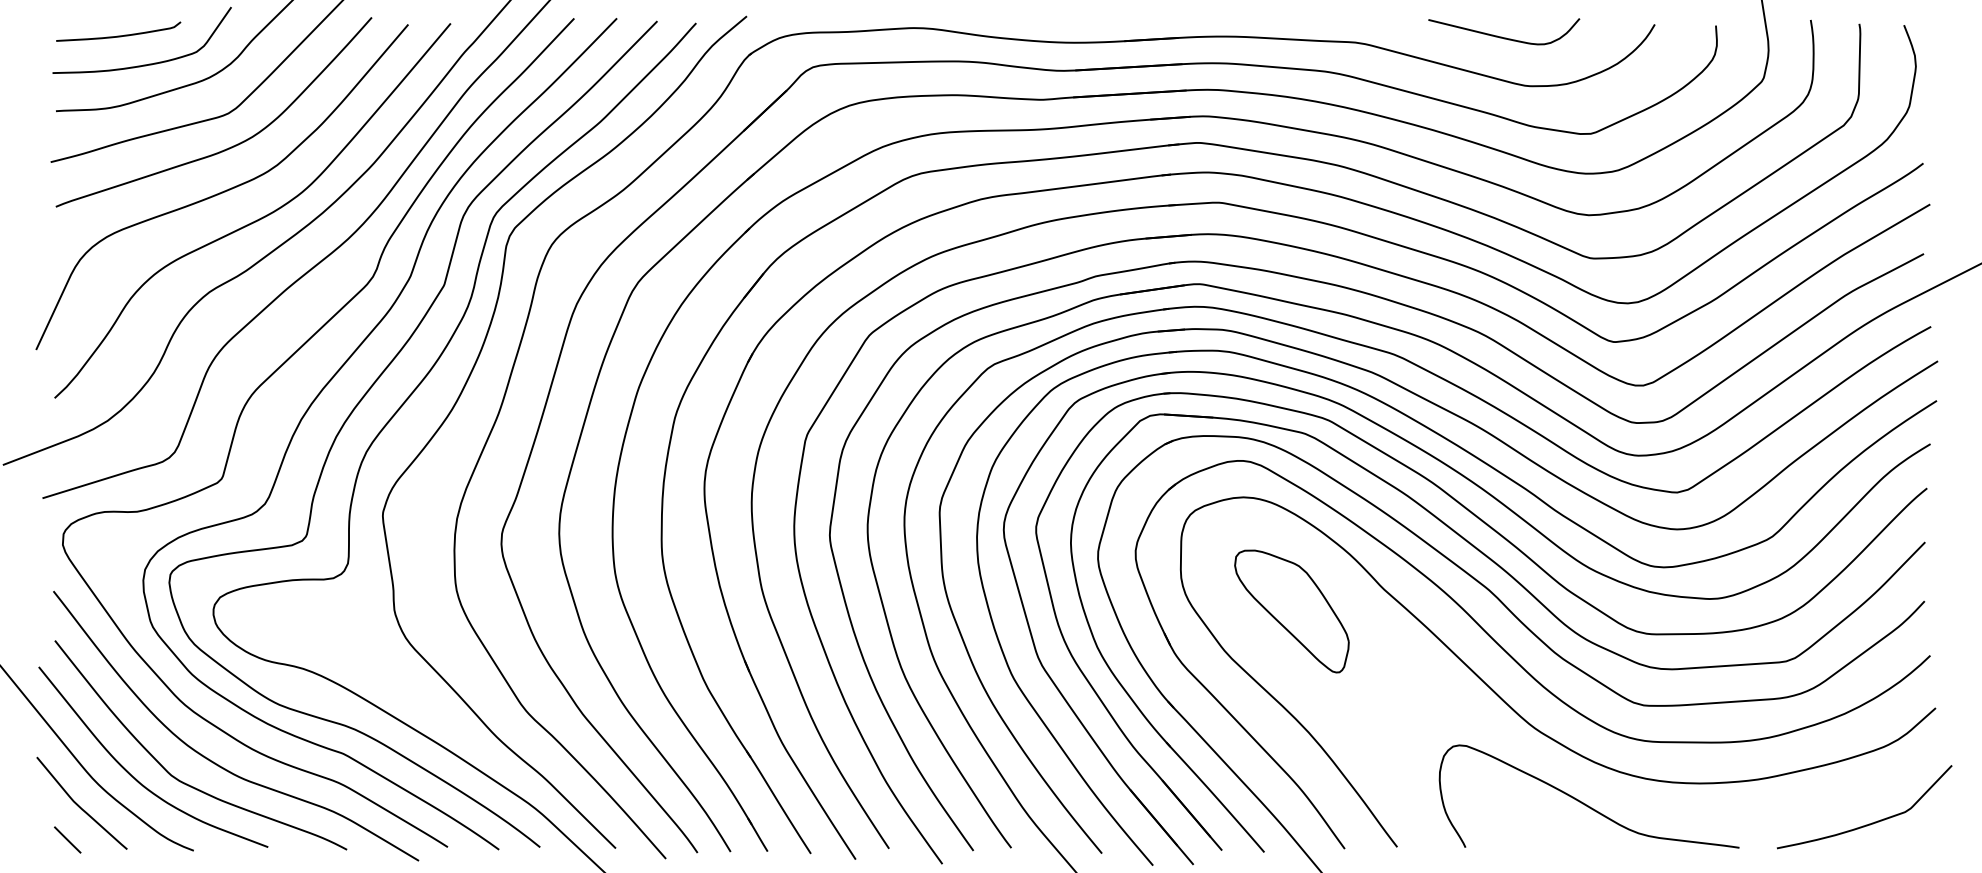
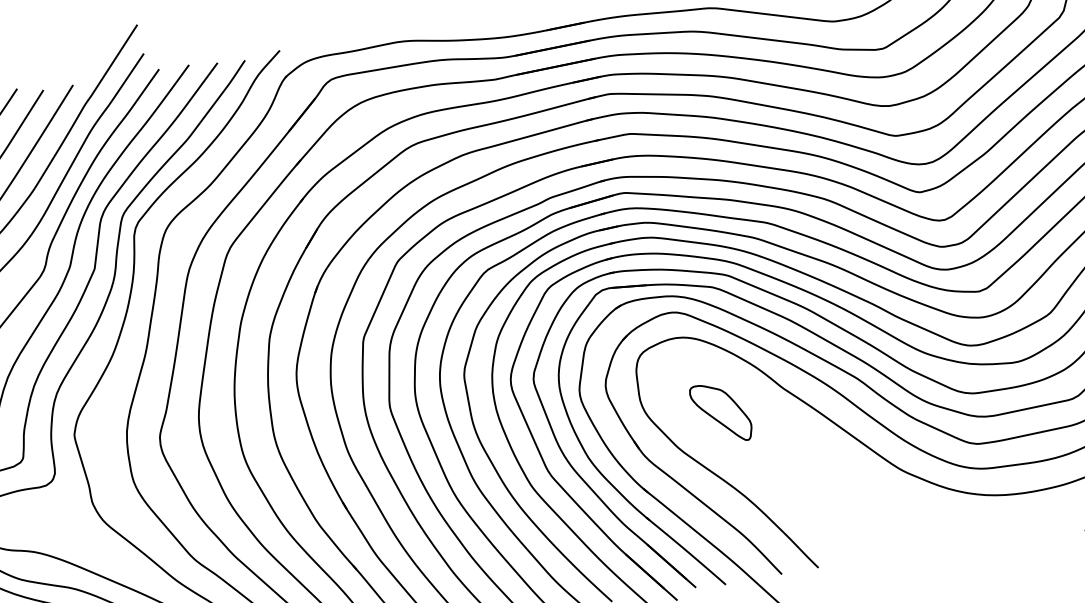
part: (1291, 611) -> (720, 413), size x0.7
curve: (1585, 803) -> (946, 518), removed

